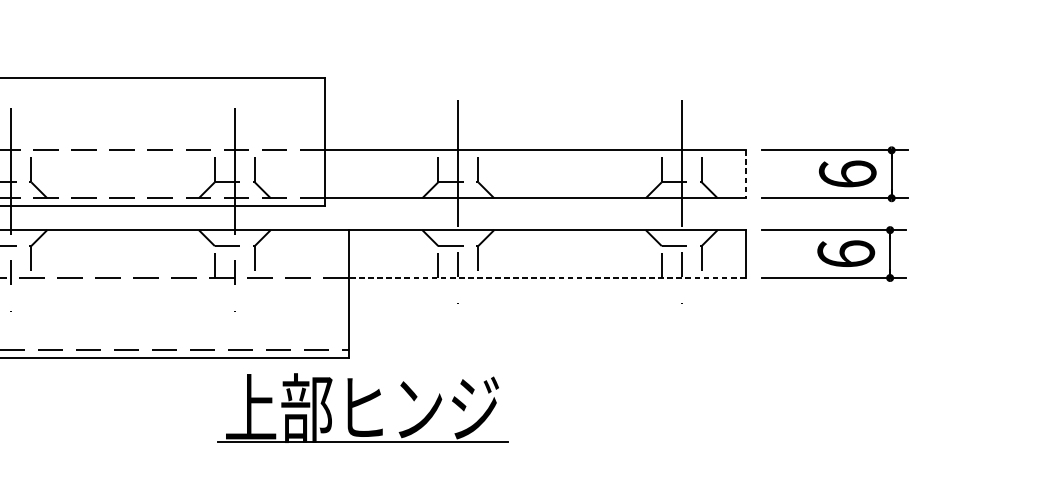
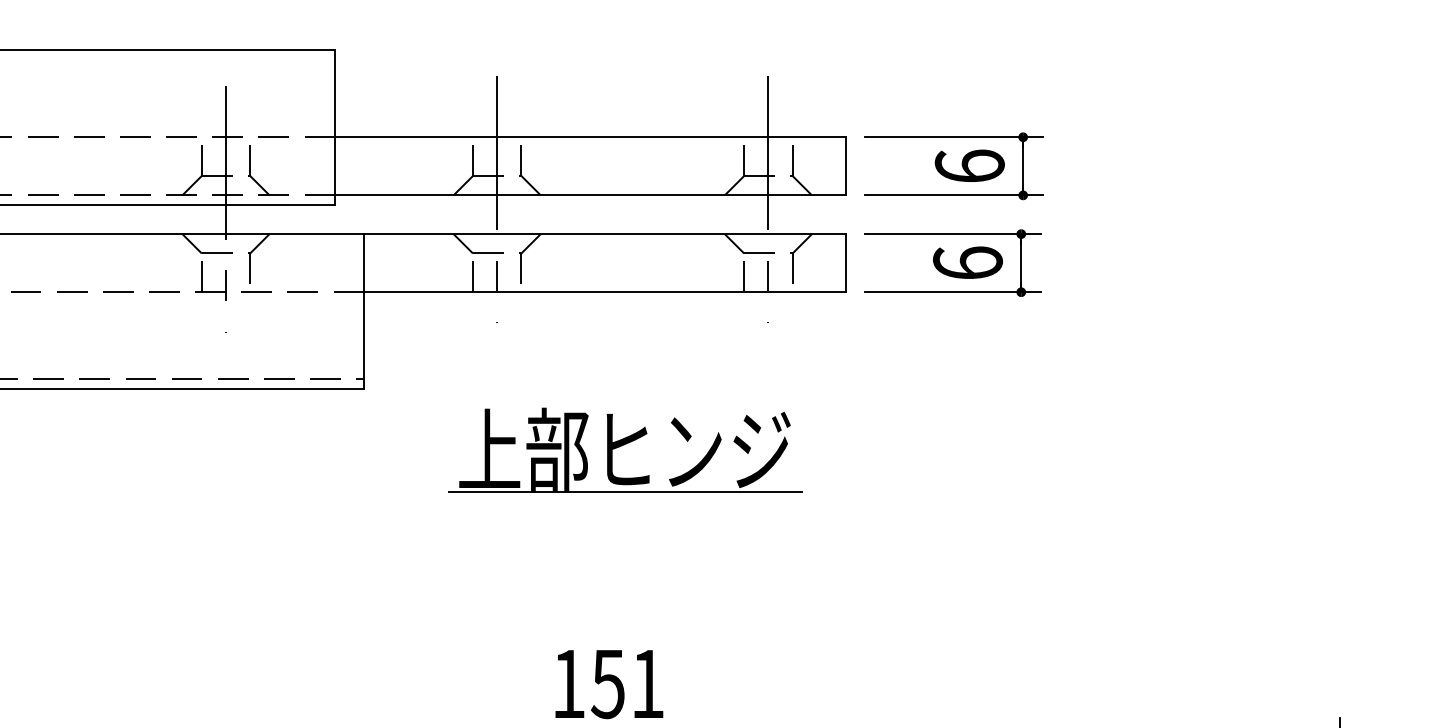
line: (745, 174) -> (845, 166), dashed -> solid
line: (547, 278) -> (605, 292), dashed -> solid
part: (362, 407) -> (625, 449), moved

